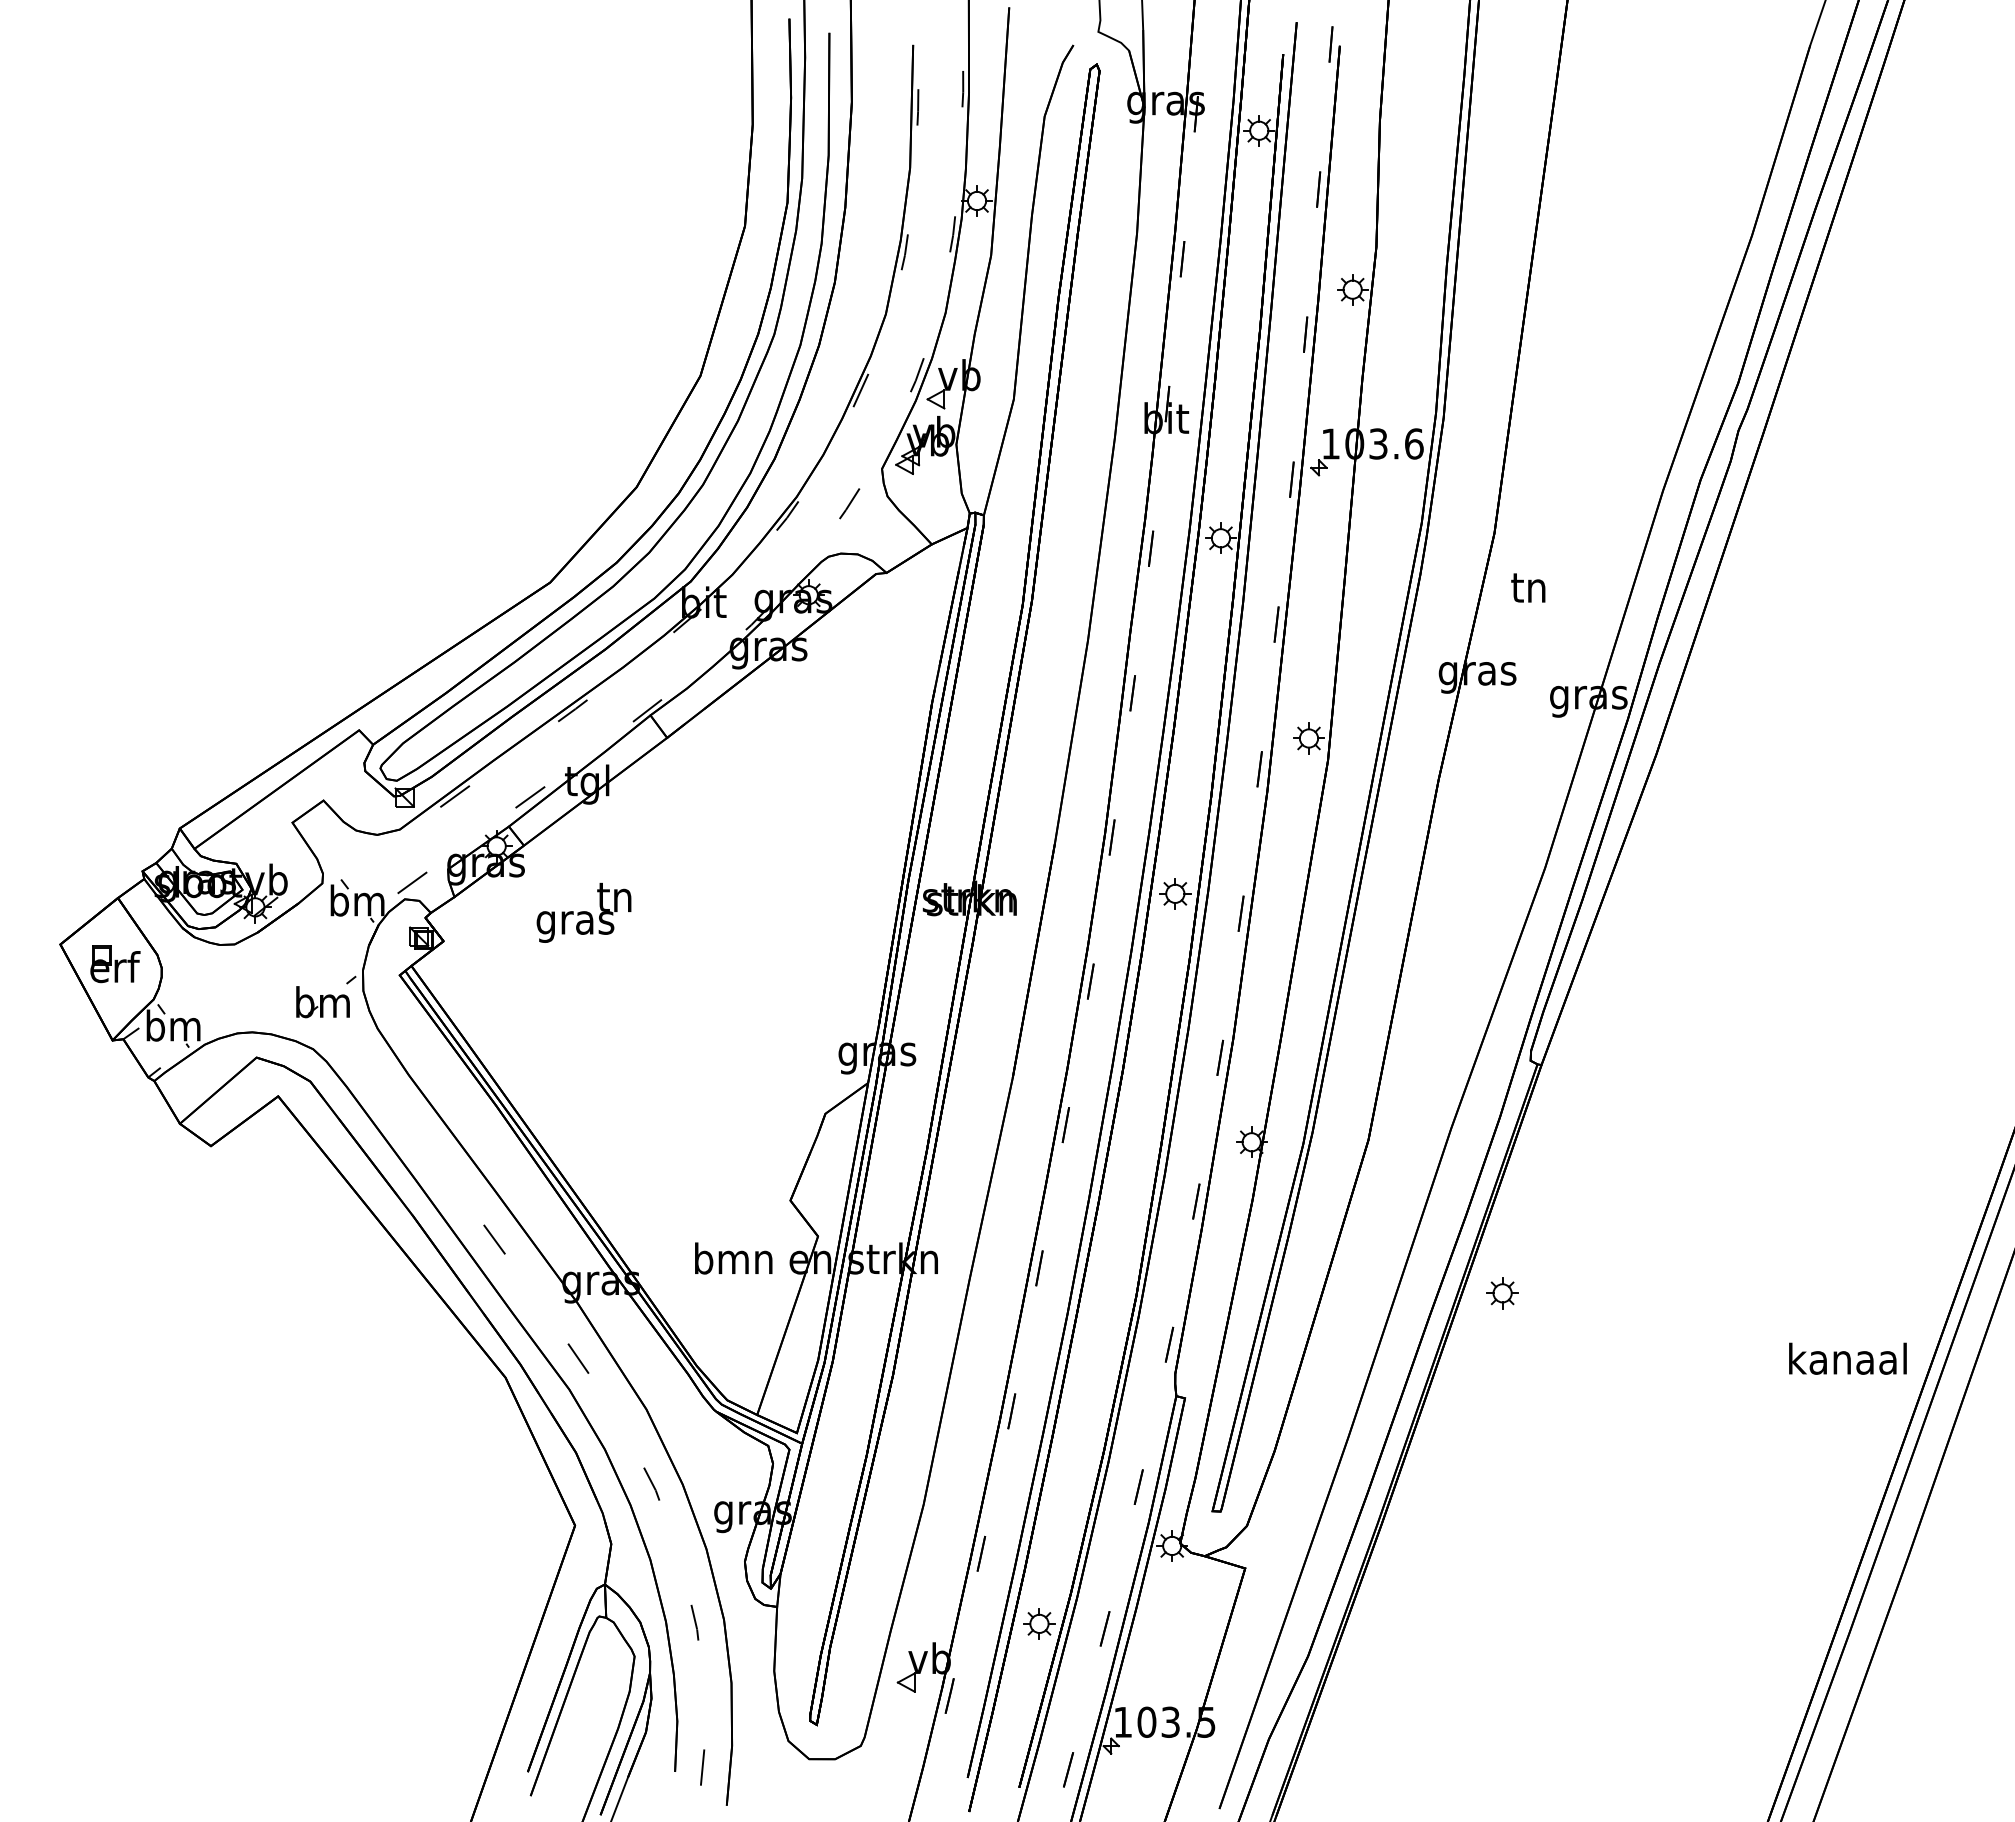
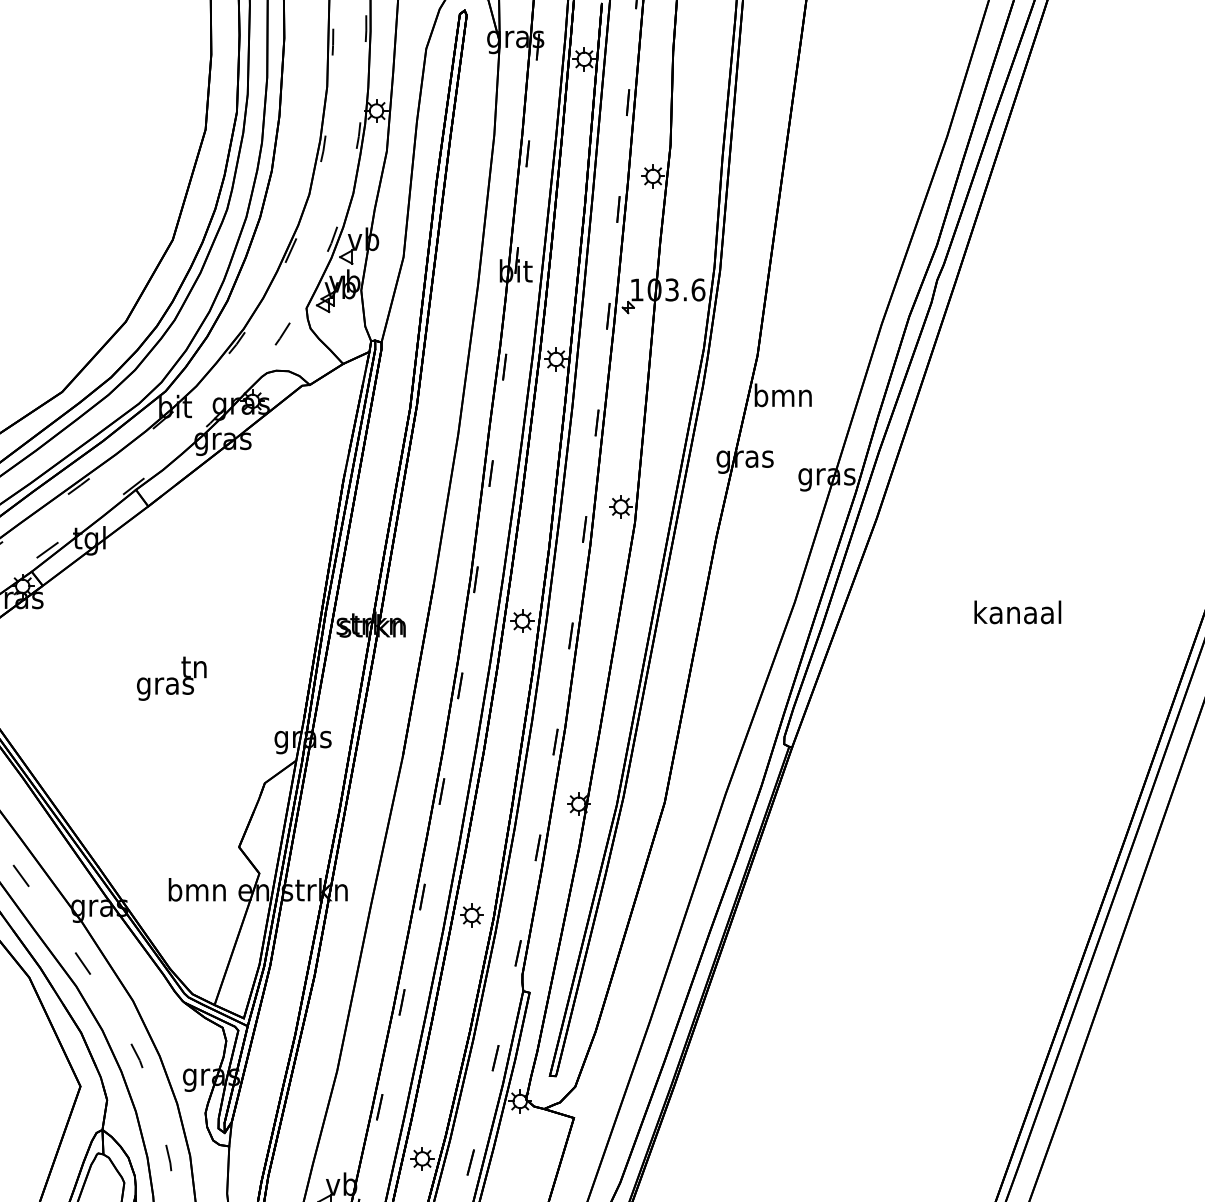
text: (1529, 587) -> (783, 395), tn -> bmn
text: (583, 912) -> (171, 678), moved
part: (1502, 1293) -> (471, 915), moved
text: (1847, 1358) -> (1017, 612), moved

